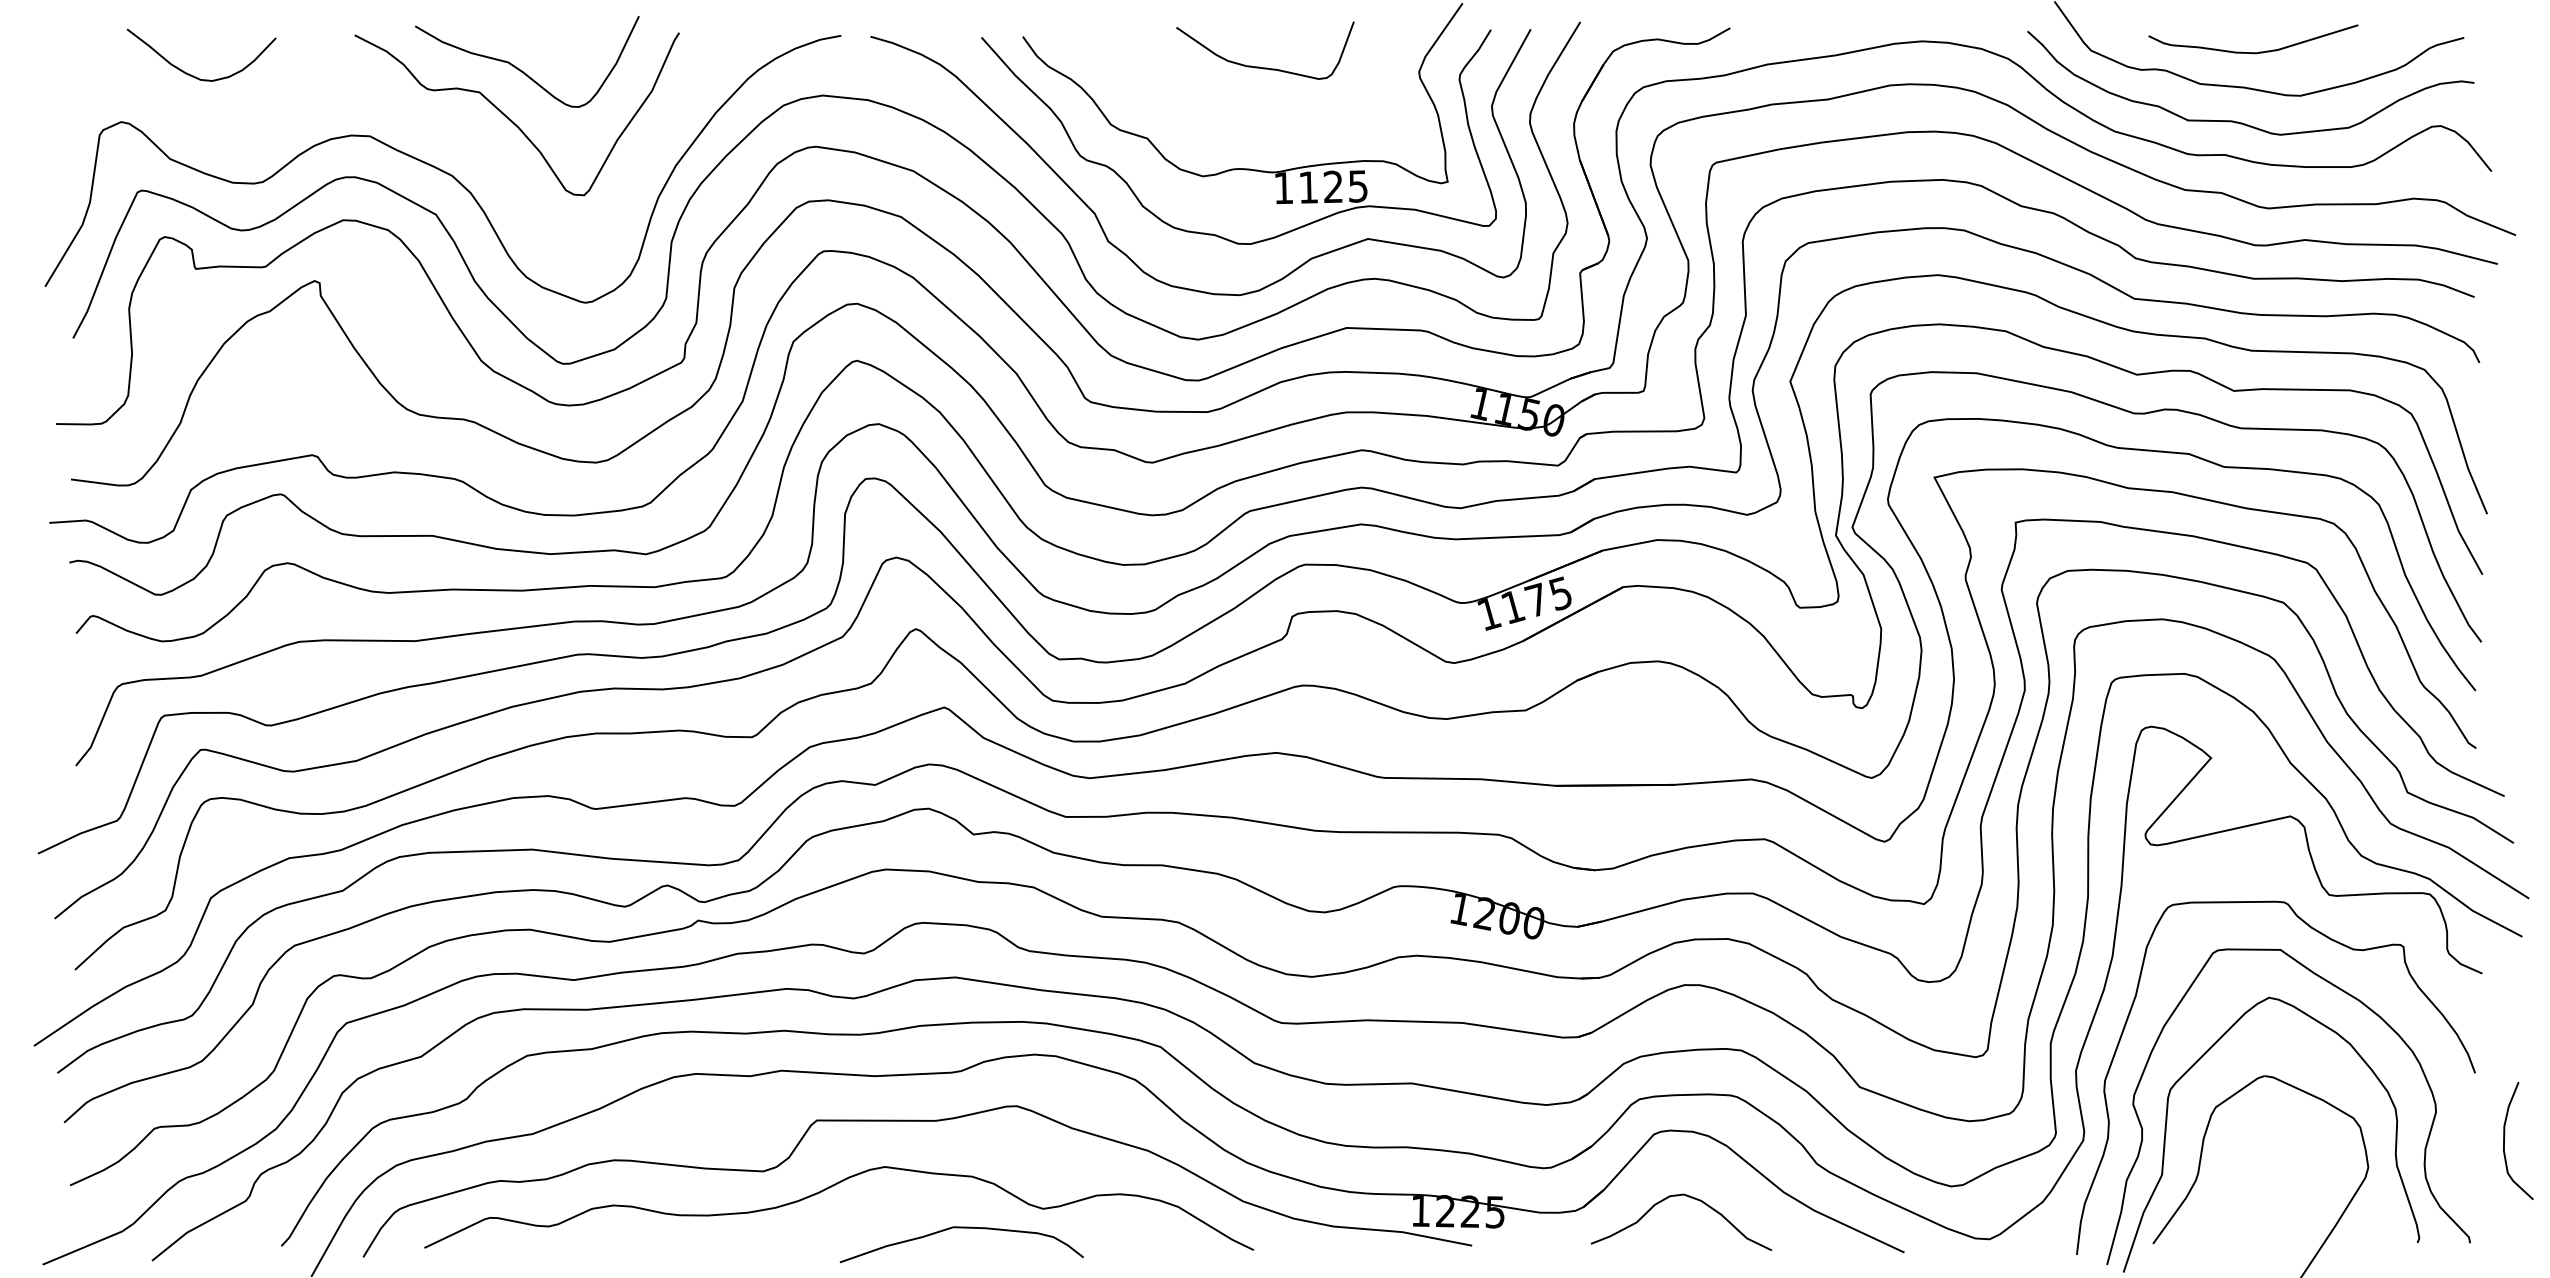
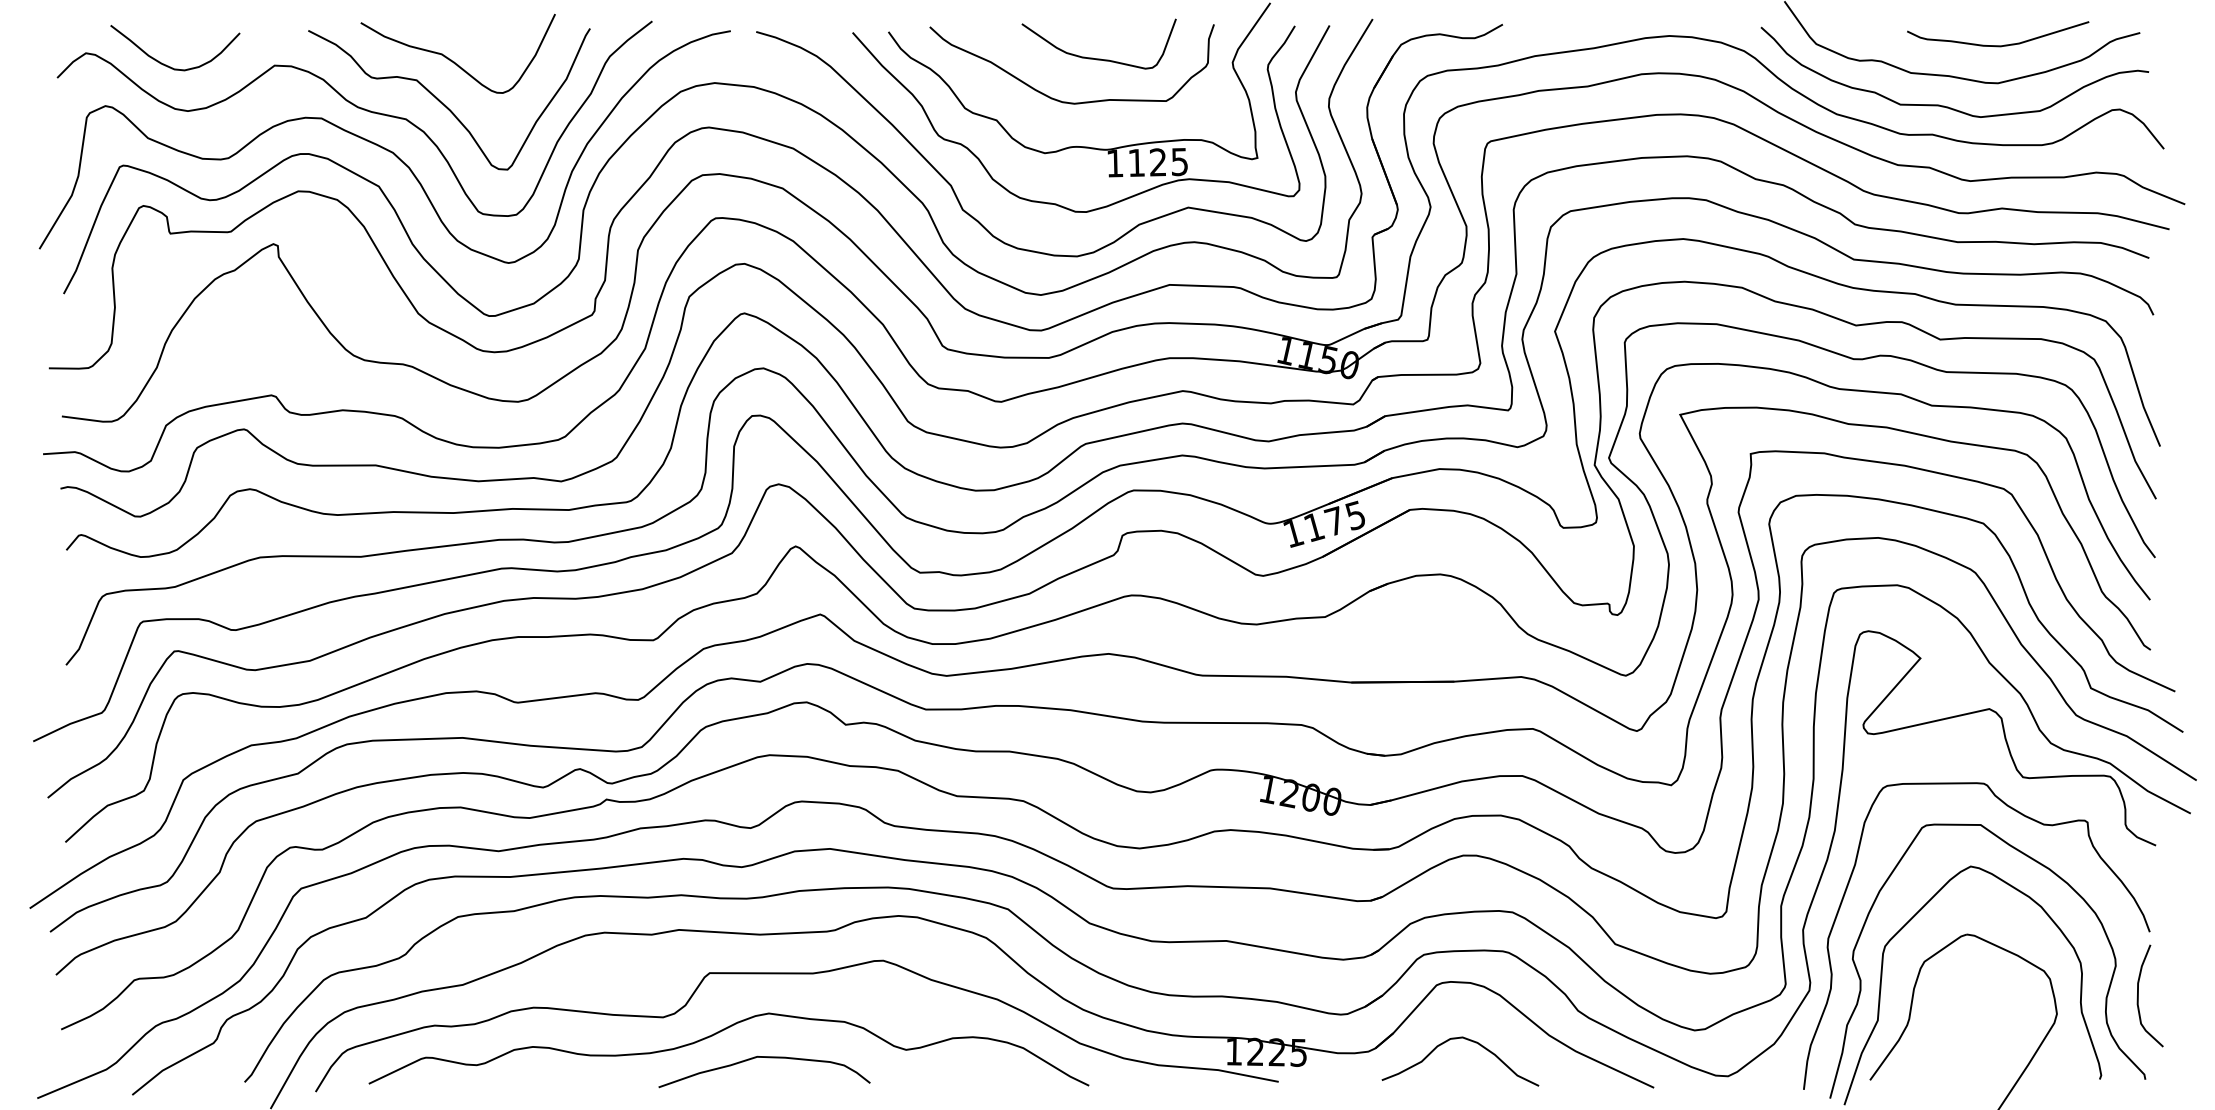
curve: (2253, 52) -> (1998, 45), moved
curve: (1218, 114) -> (1058, 99), added
curve: (411, 124) -> (357, 108), added
curve: (2504, 1140) -> (2138, 995), moved
curve: (965, 1229) -> (767, 1058), moved

